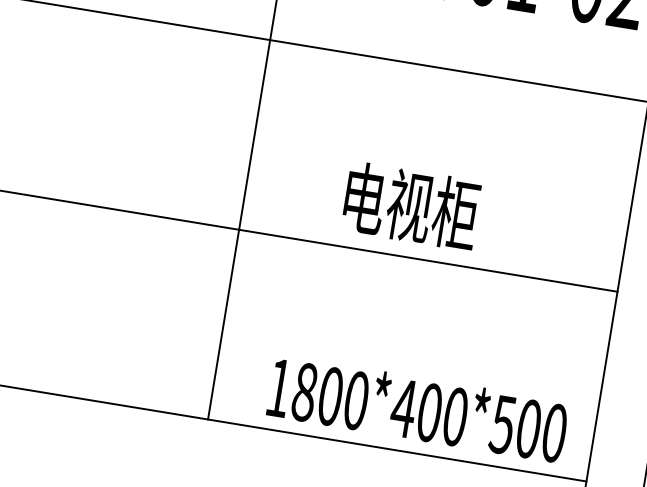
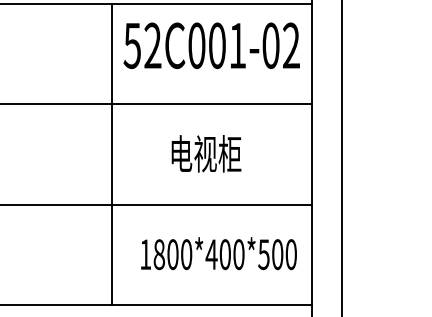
text: (411, 205) -> (206, 153), moved
text: (417, 408) -> (218, 253), moved

